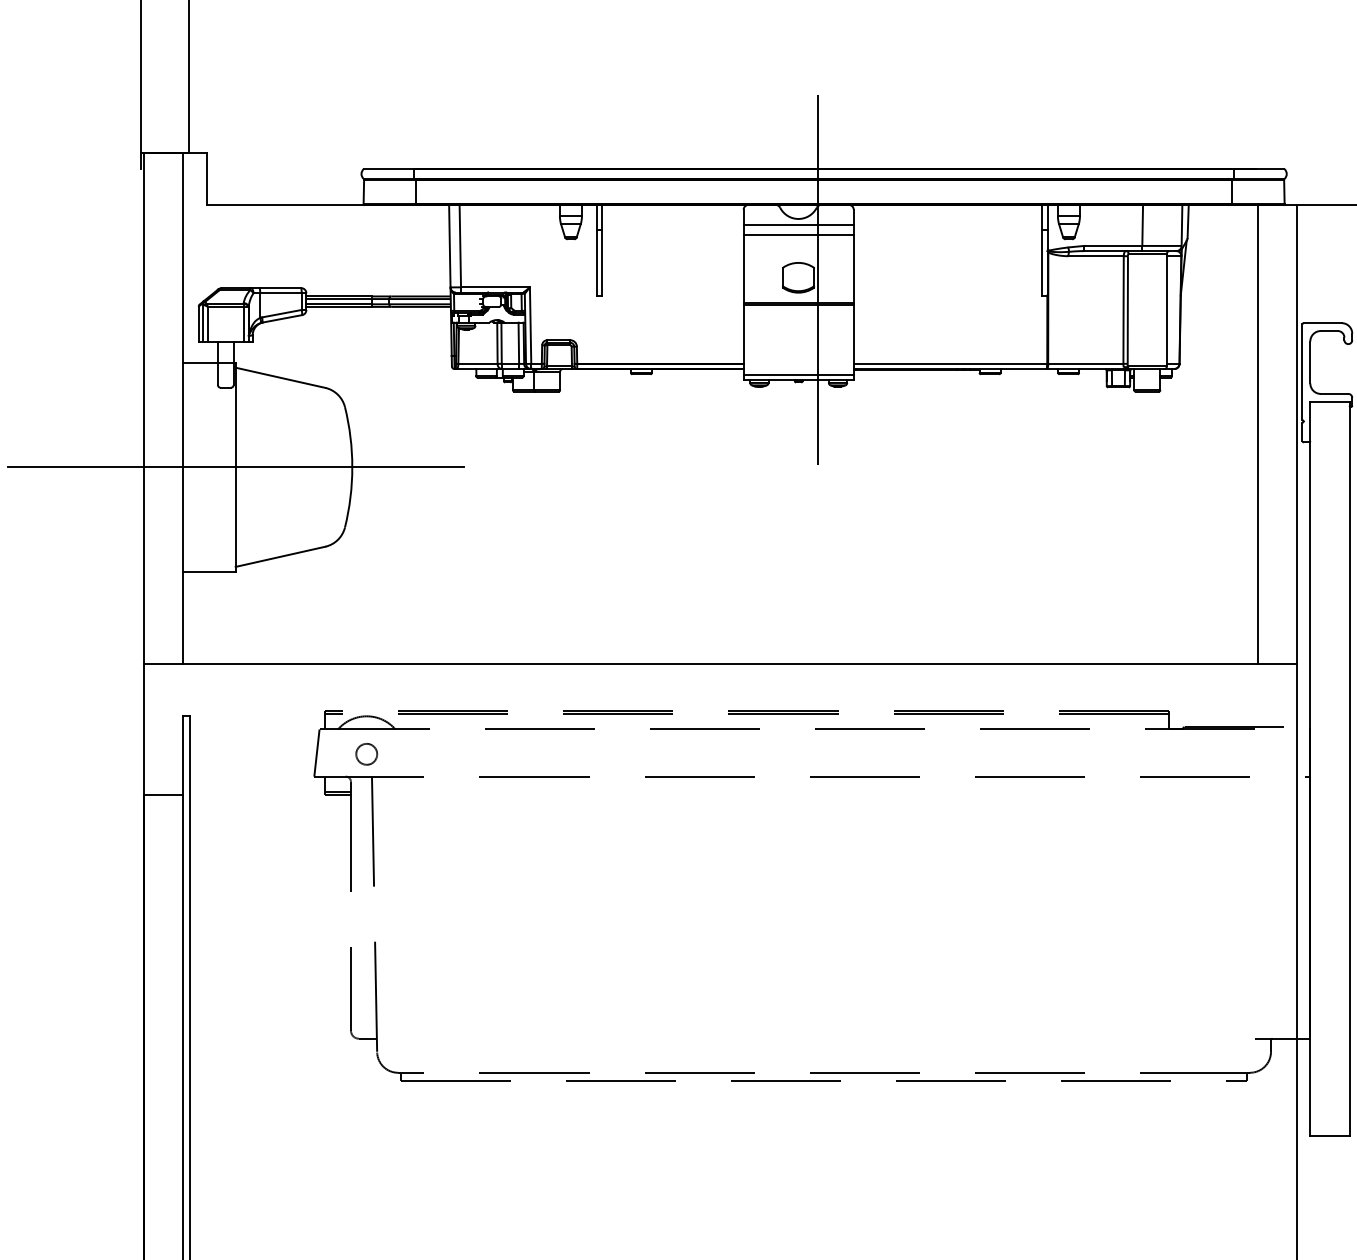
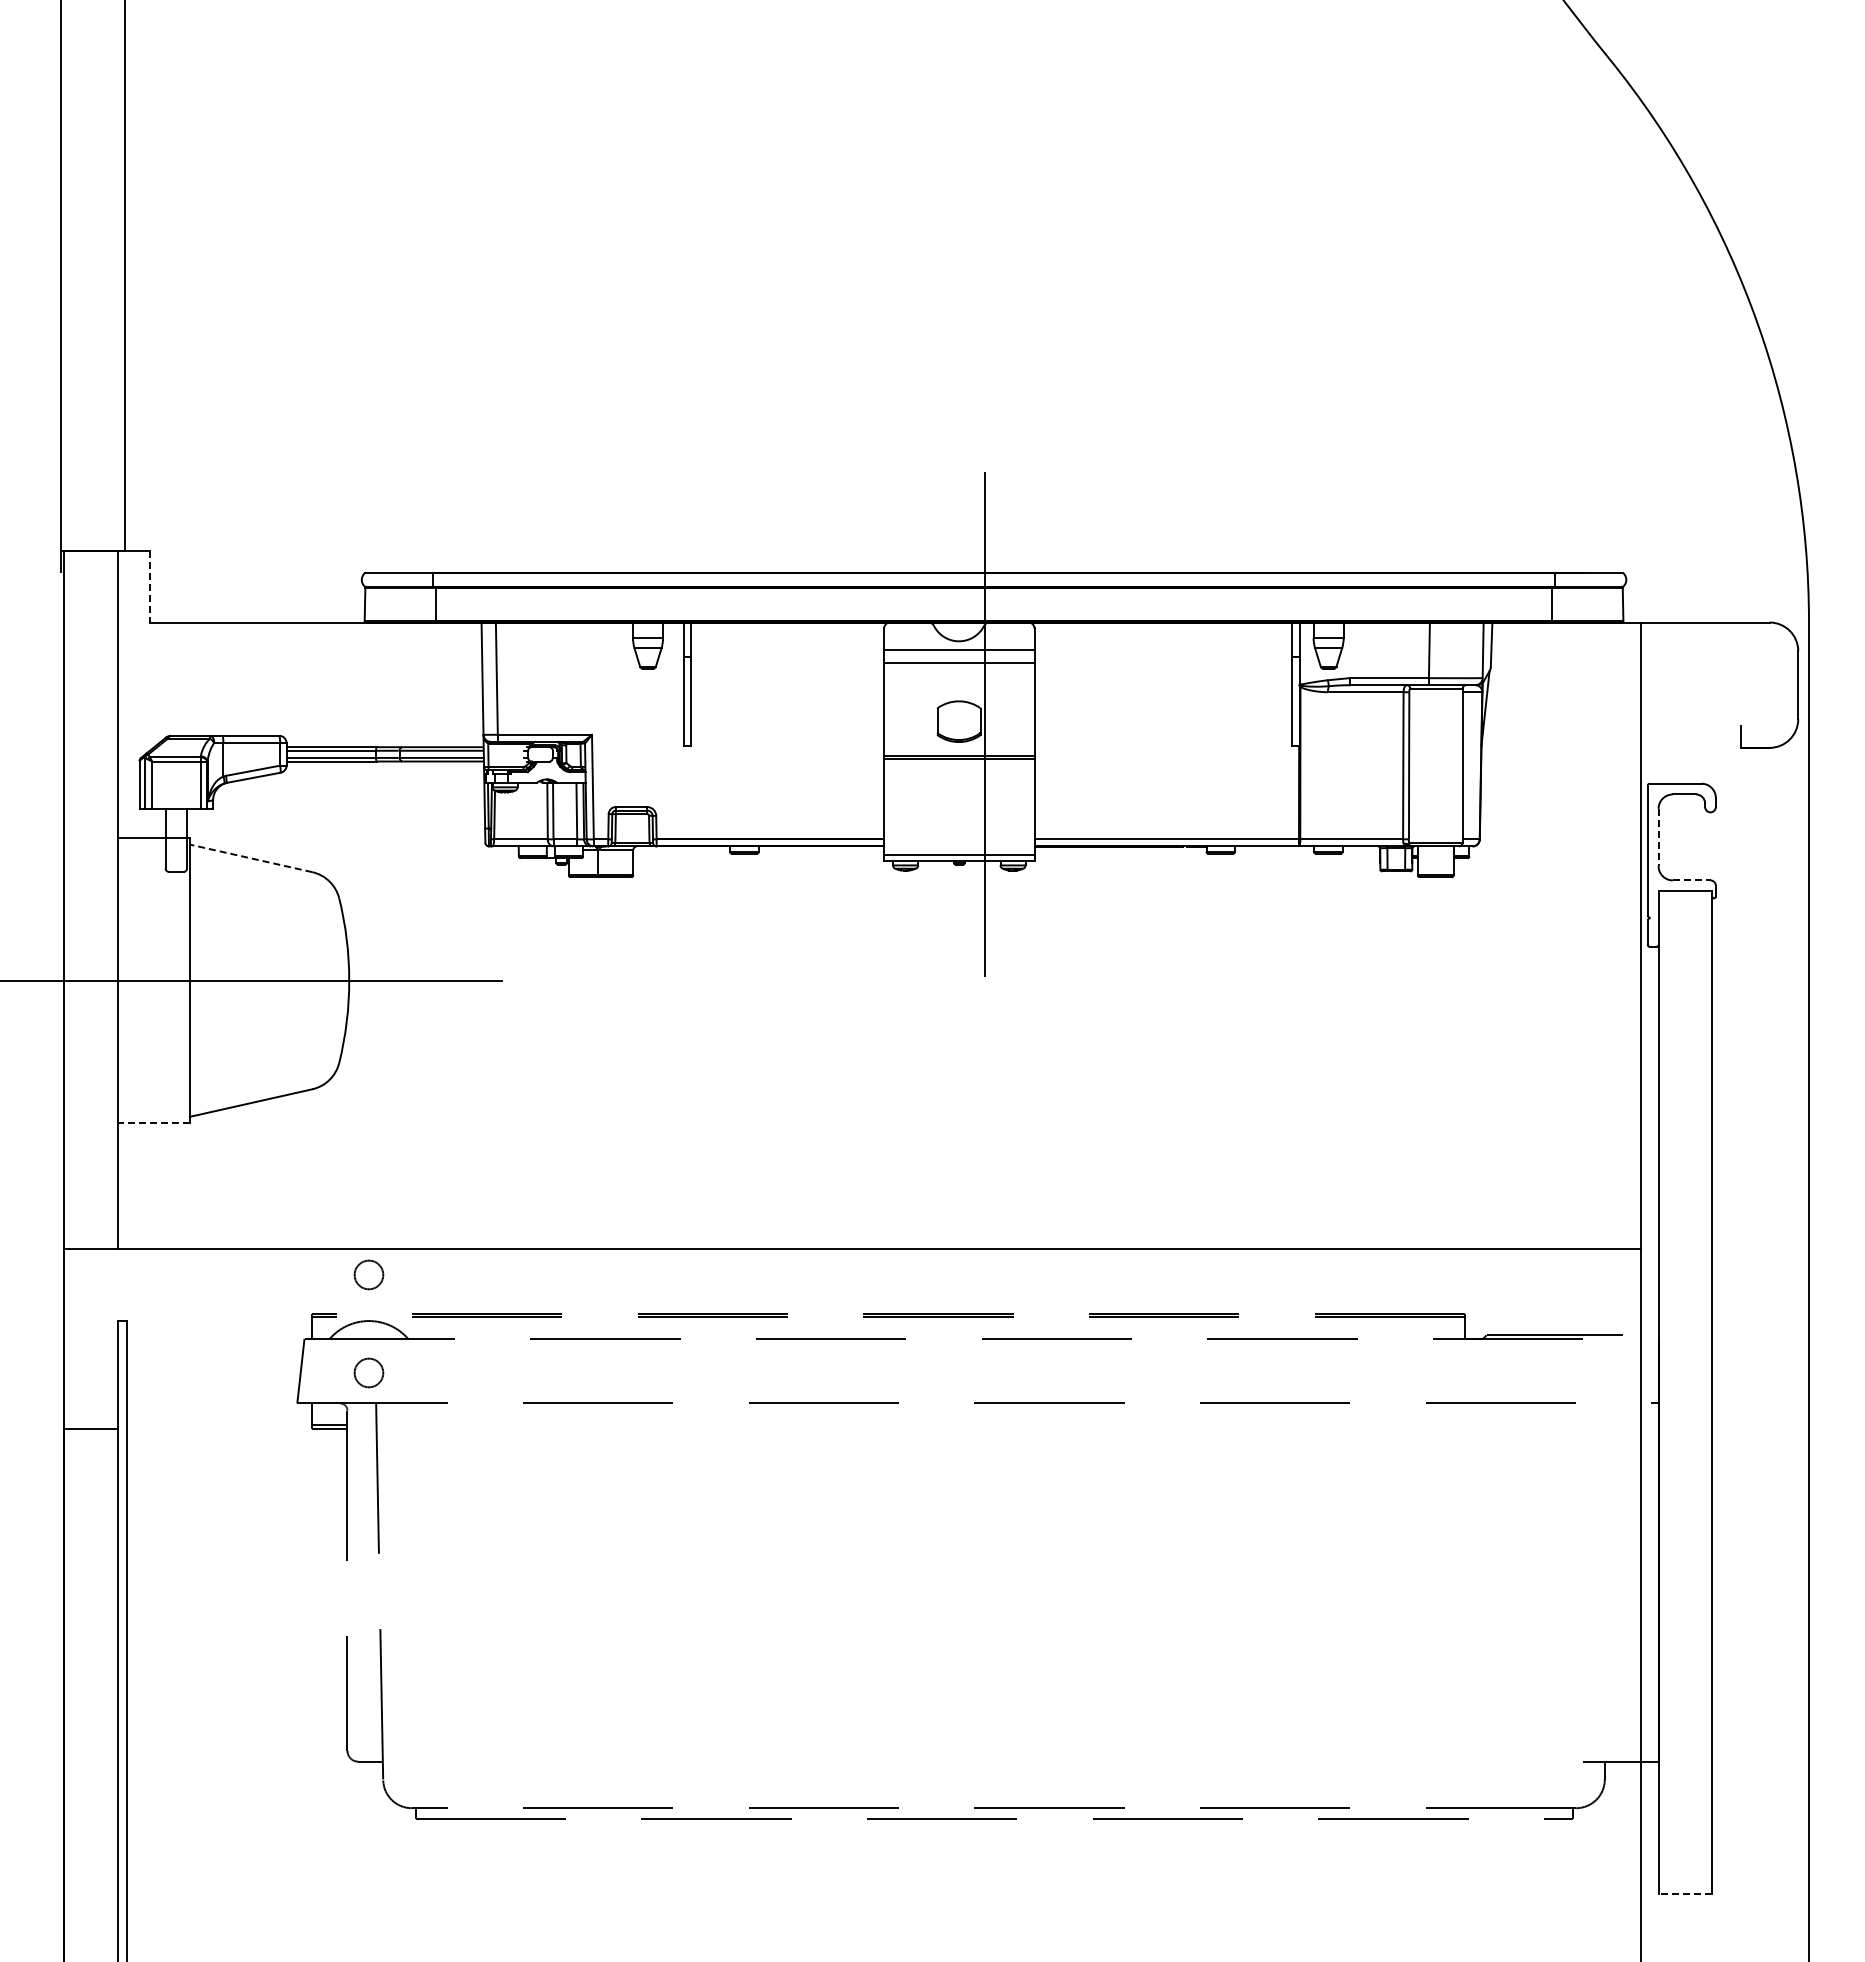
line: (206, 178) -> (150, 586), solid -> dashed
line: (1310, 362) -> (1658, 837), solid -> dashed
line: (280, 377) -> (251, 858), solid -> dashed
line: (1334, 393) -> (1691, 880), solid -> dashed
line: (1257, 434) -> (1586, 935), removed
line: (209, 571) -> (154, 1123), solid -> dashed
circle: (366, 682) -> (368, 1274), added
line: (1330, 1135) -> (1685, 1894), solid -> dashed

